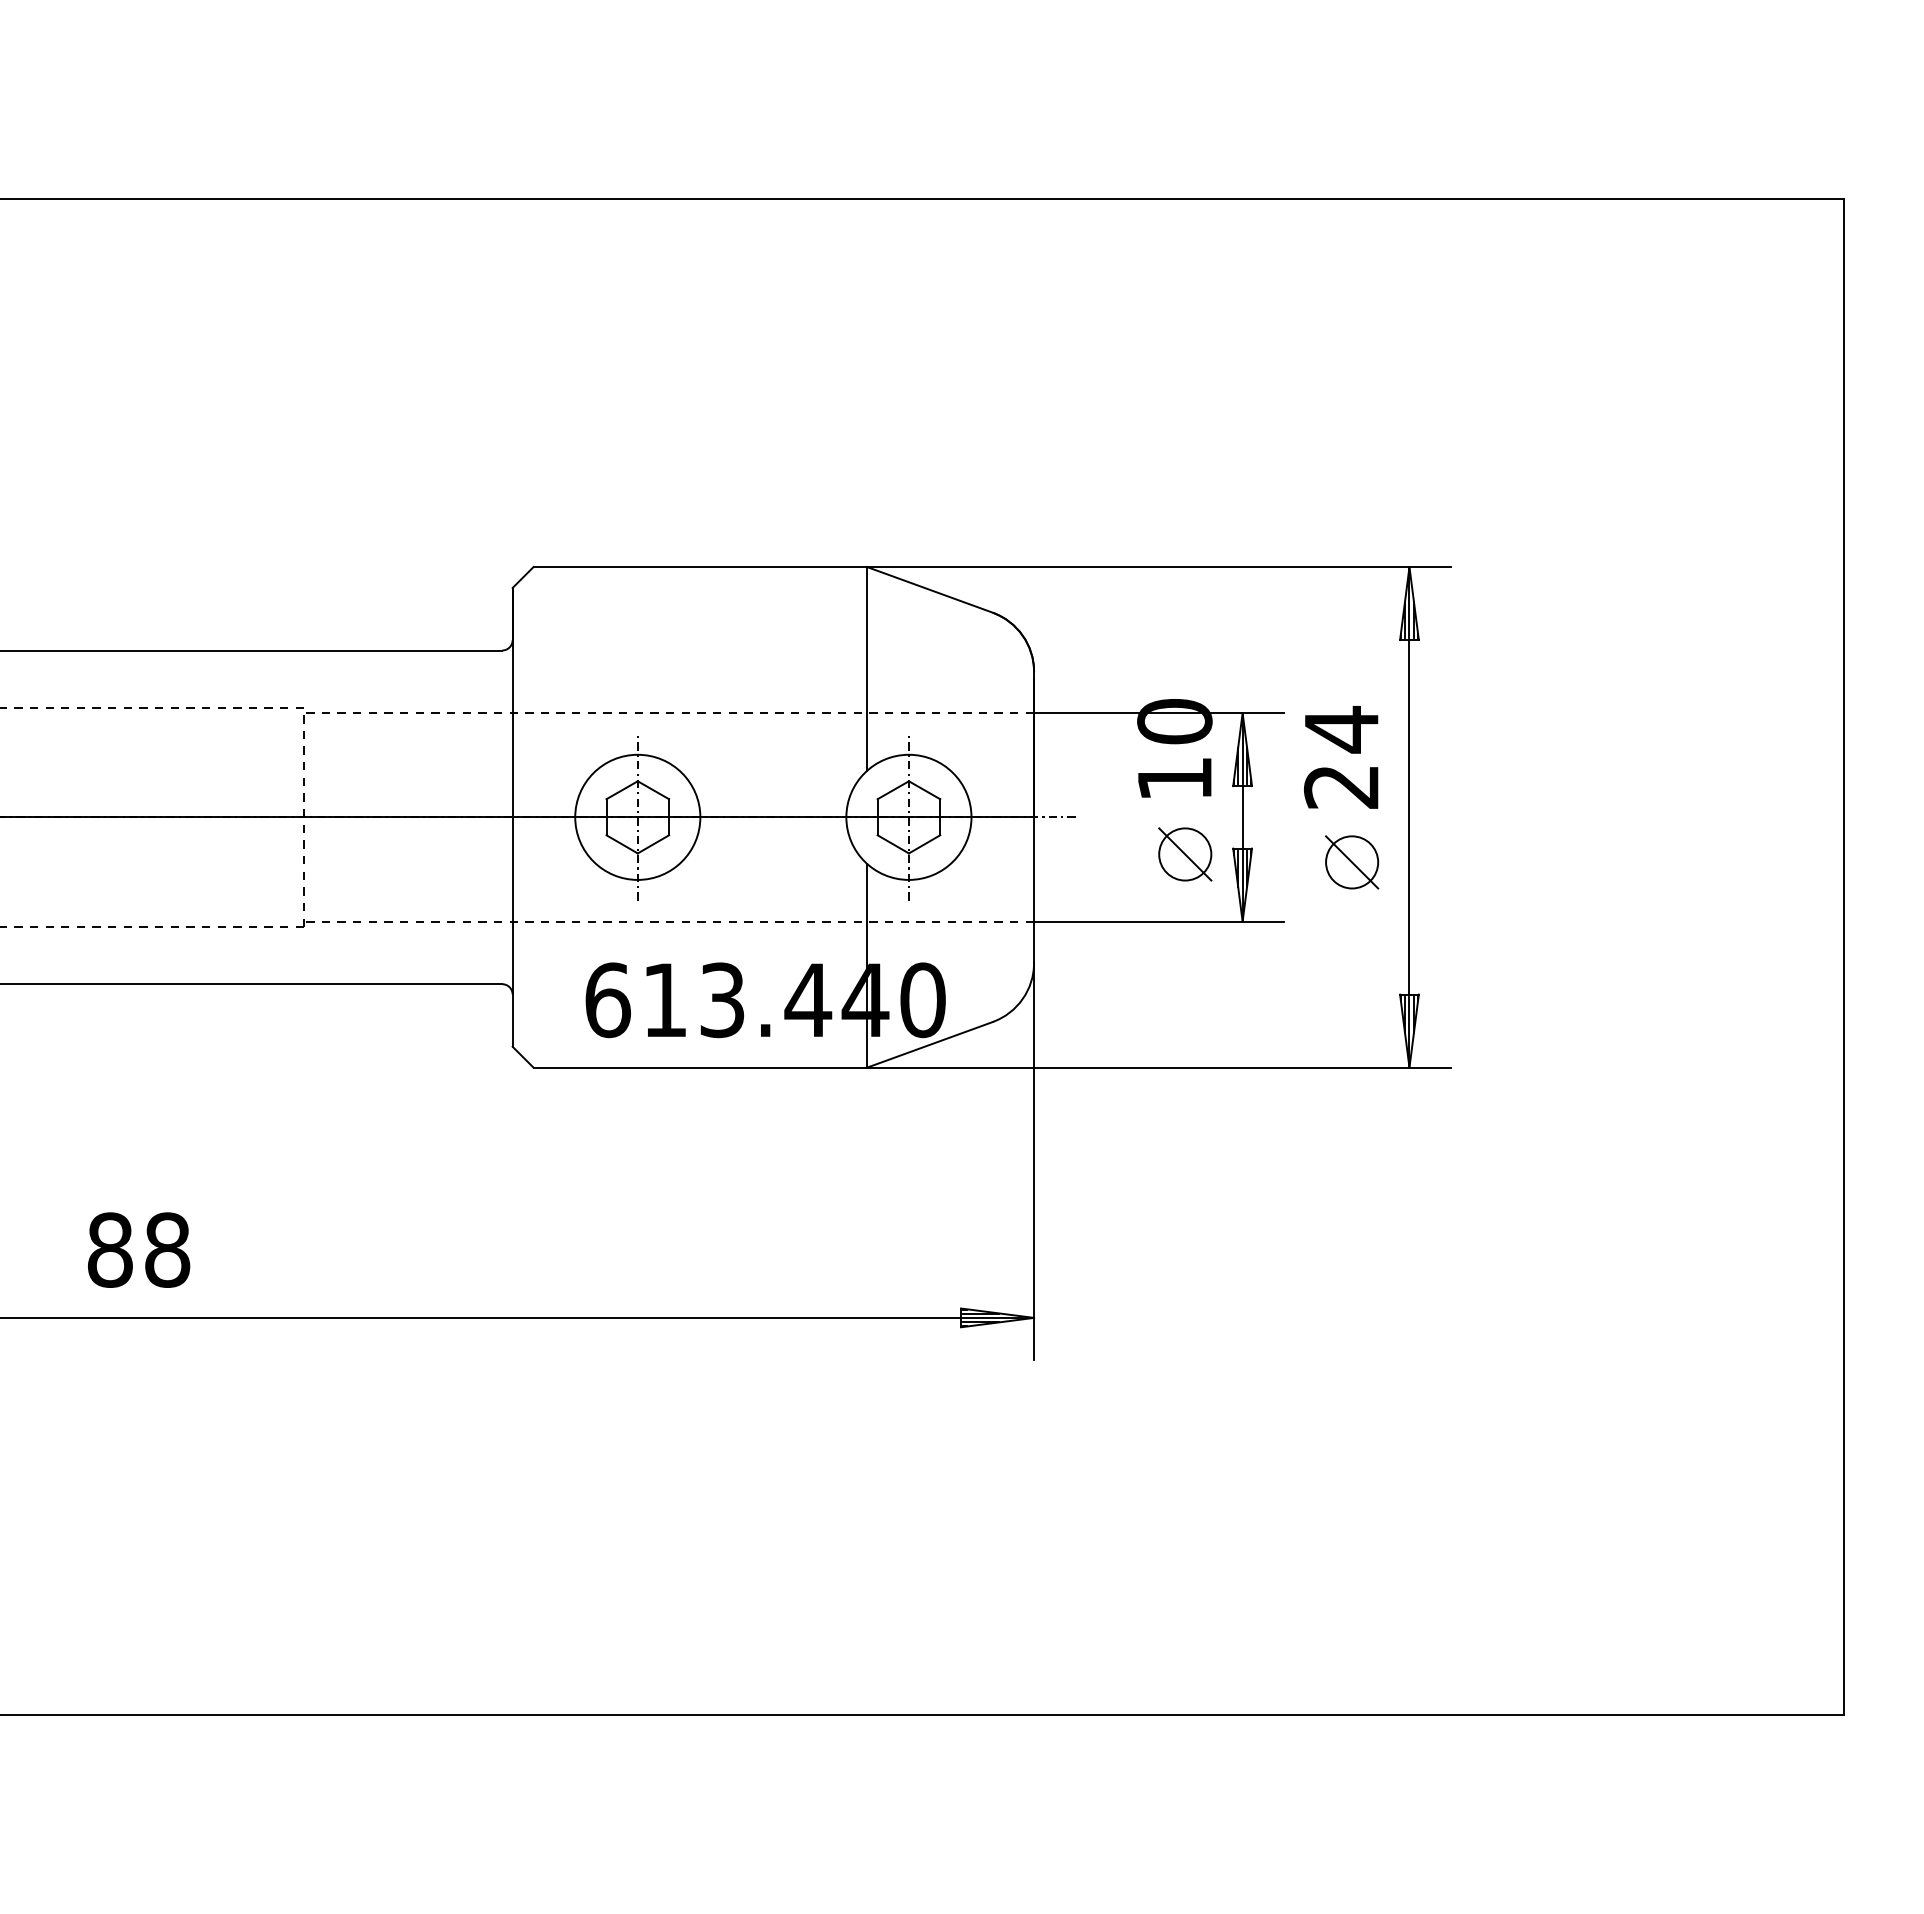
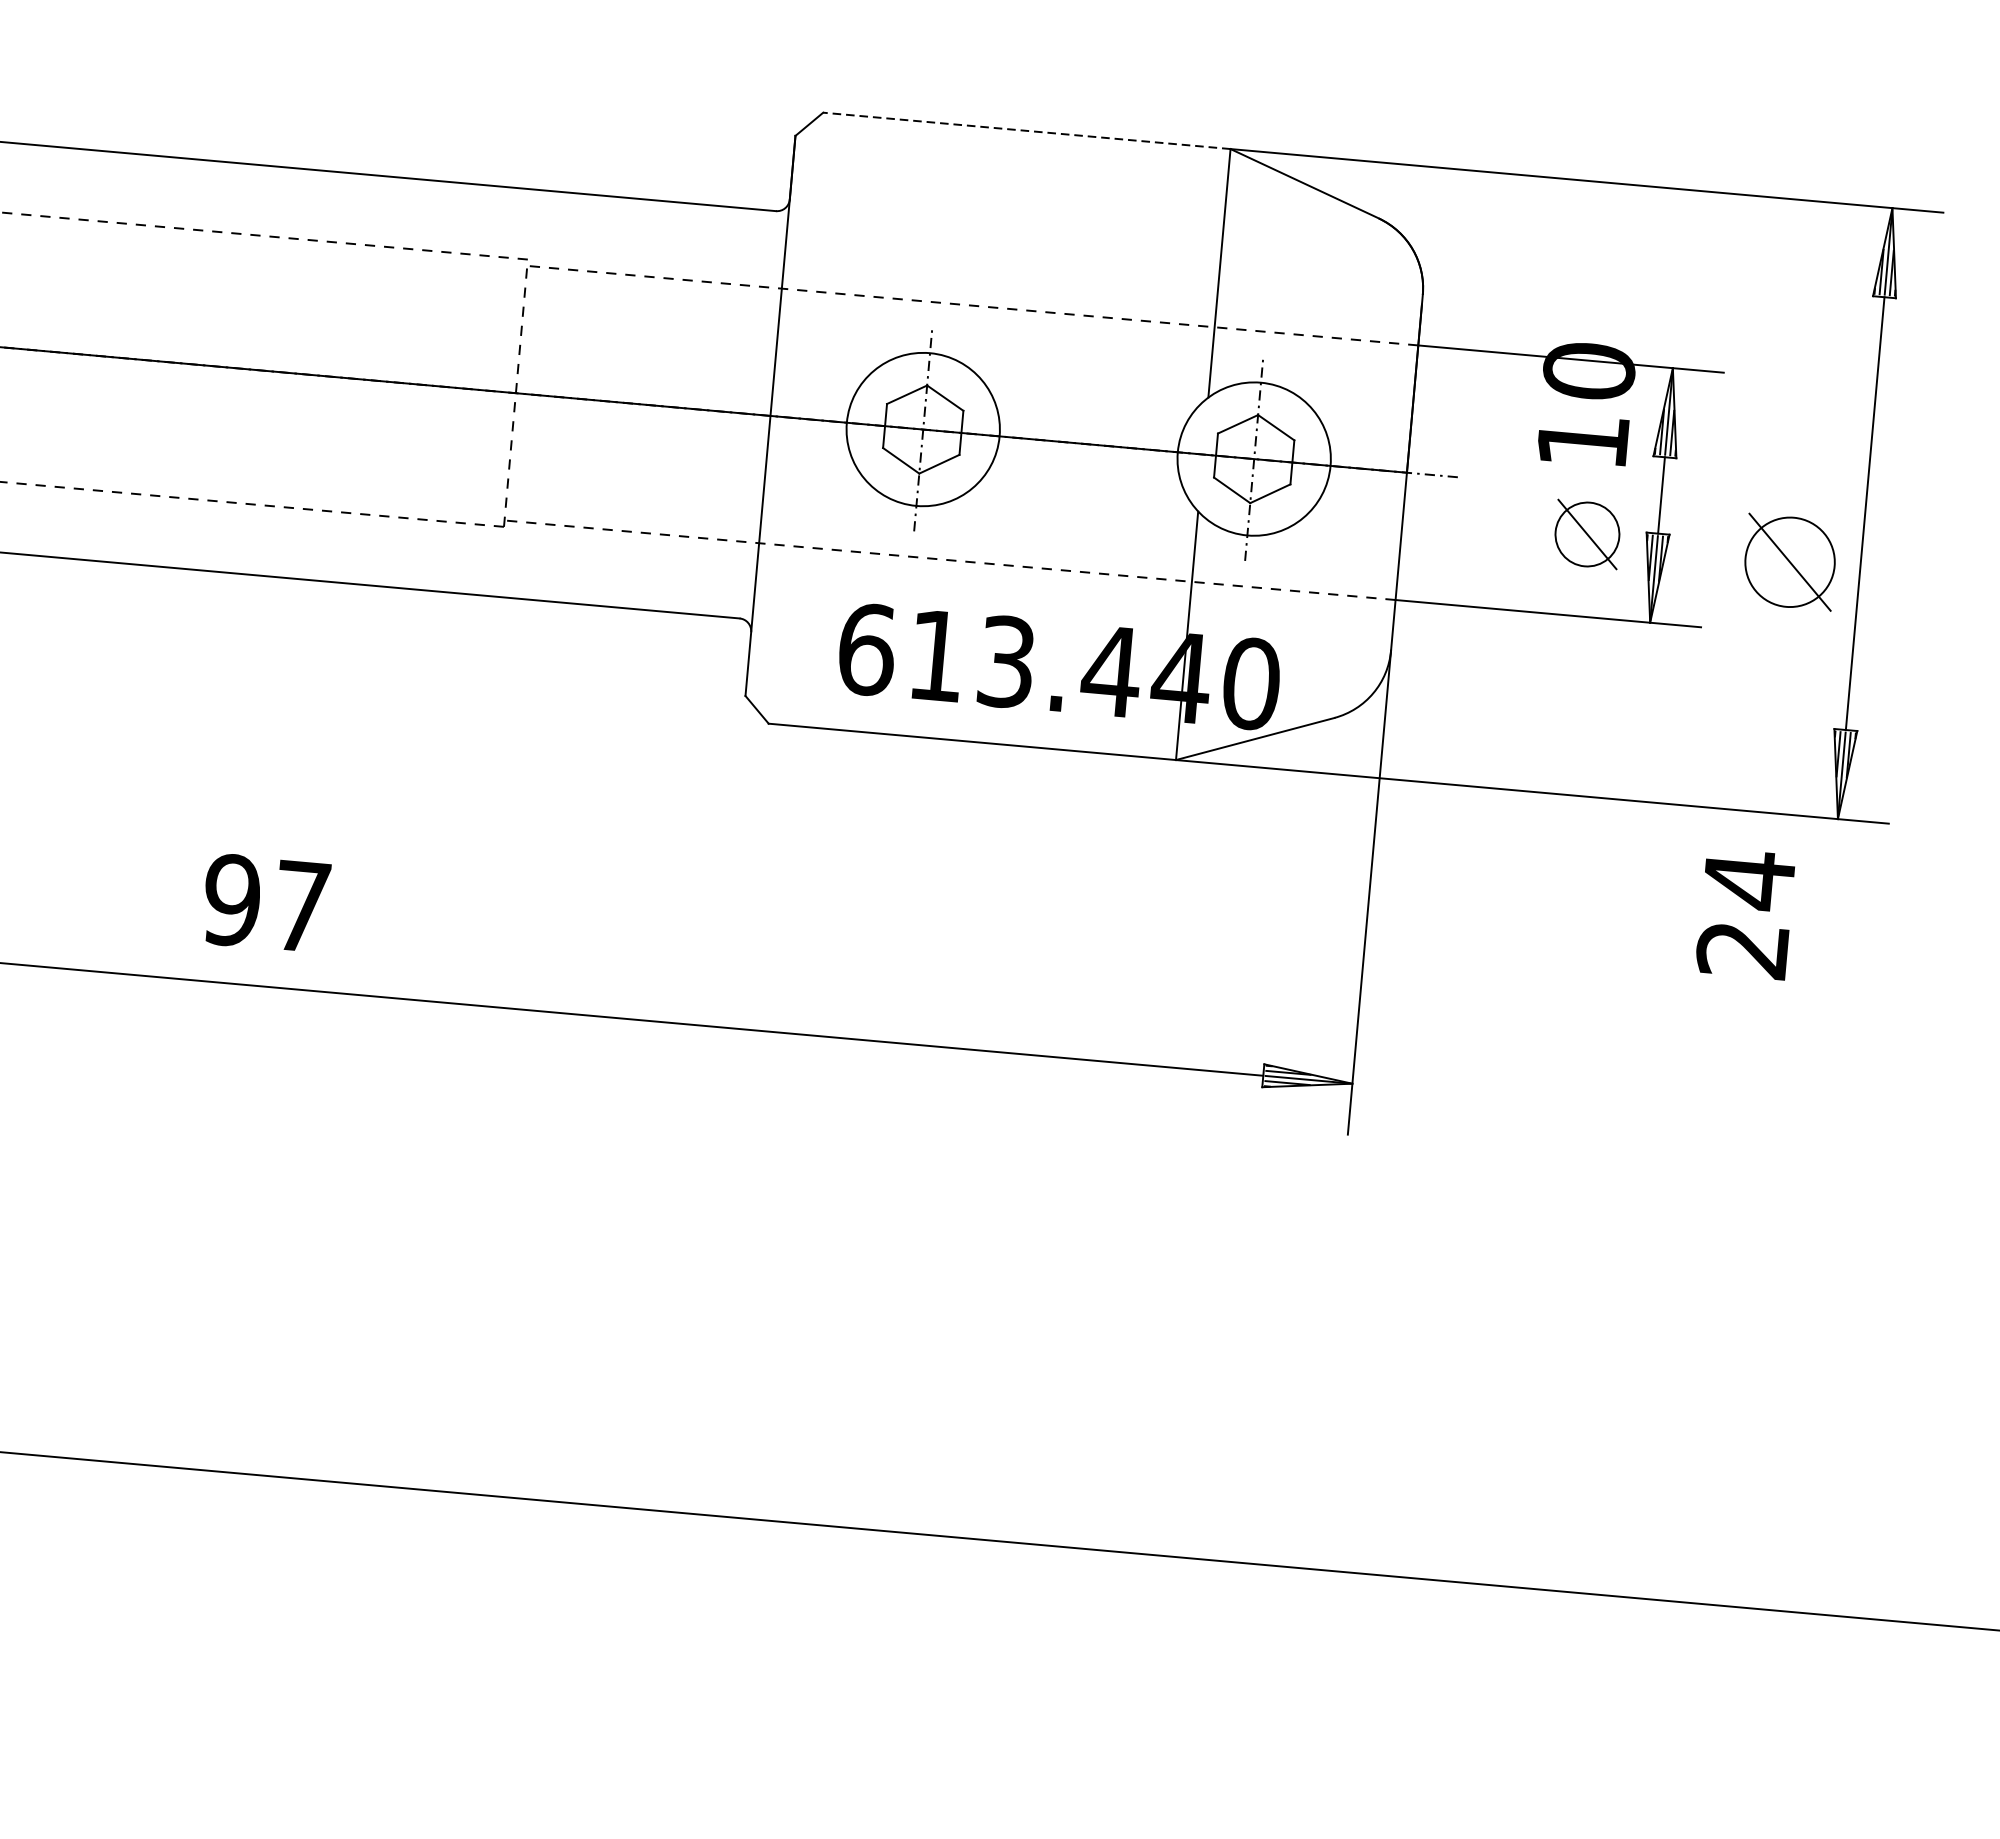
line: (700, 567) -> (1026, 131), solid -> dashed
text: (1341, 757) -> (1745, 914), moved
part: (1352, 862) -> (1790, 562), size x1.4
text: (138, 1249) -> (266, 902), 88 -> 97

